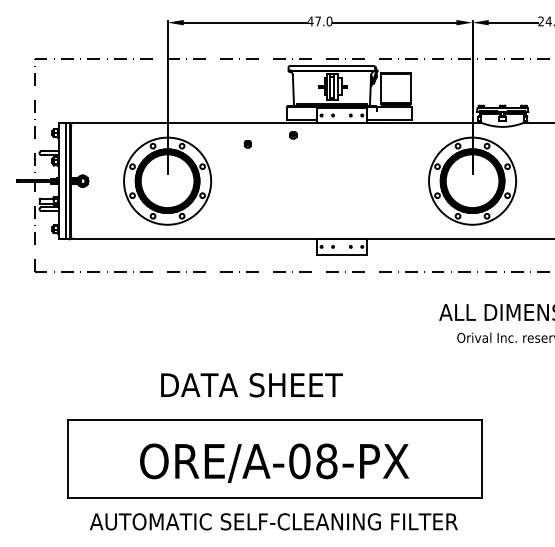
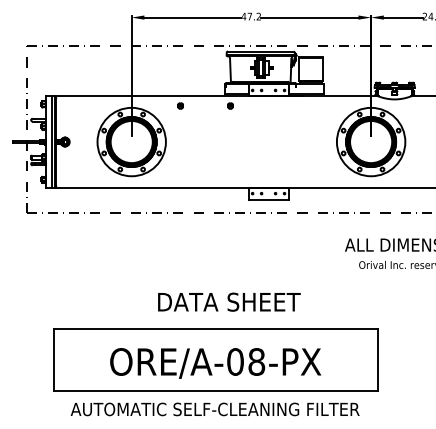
text: (329, 21) -> (258, 16), 47.0 -> 47.2
part: (247, 144) -> (180, 106), moved
text: (251, 385) -> (228, 302), moved

